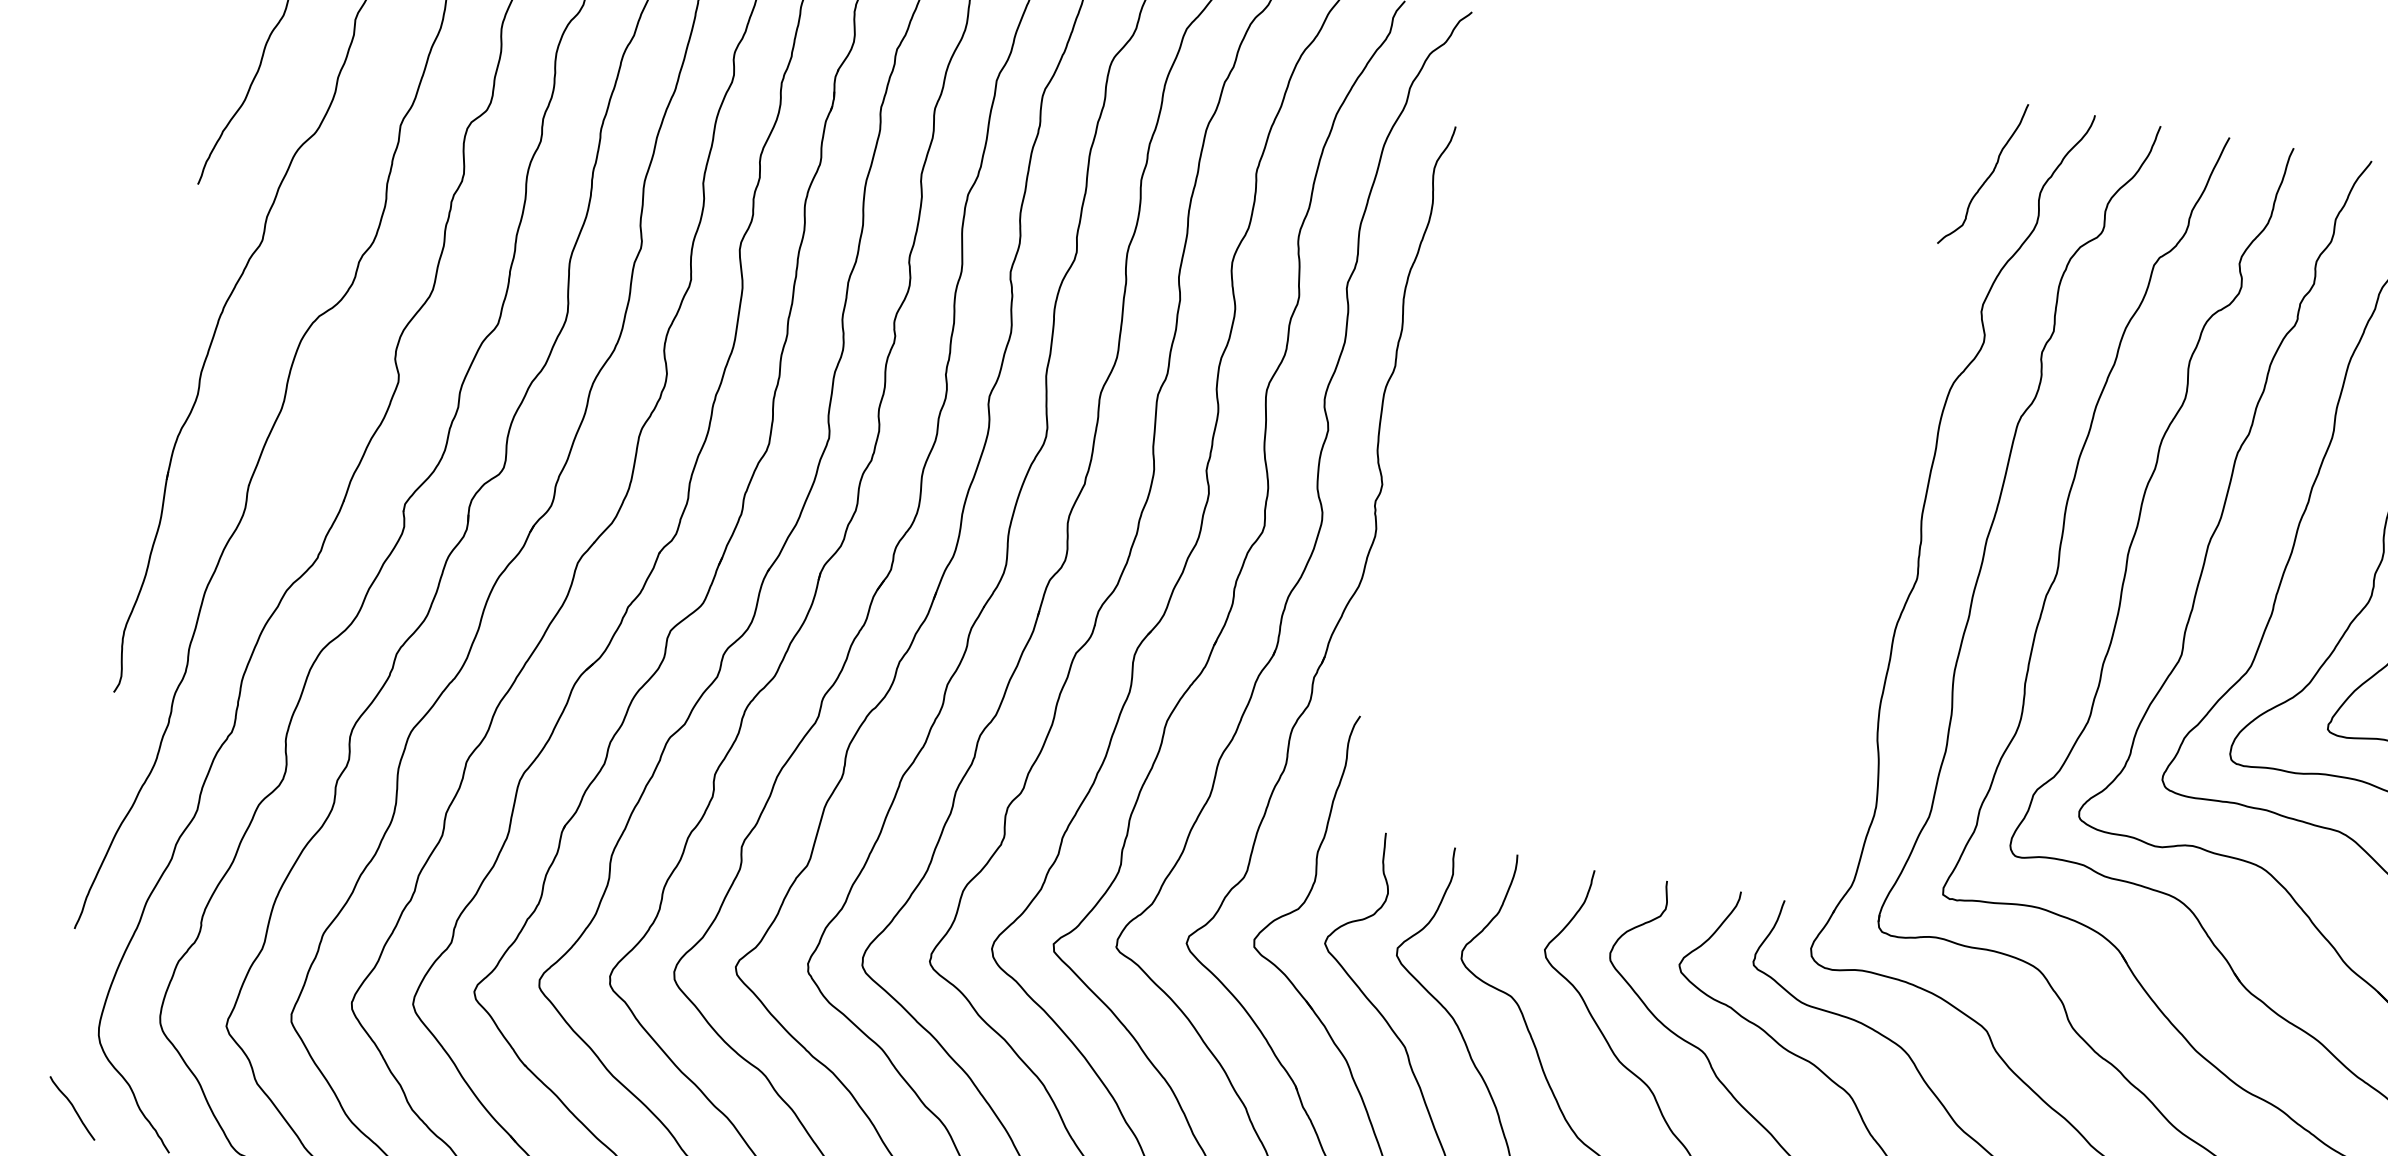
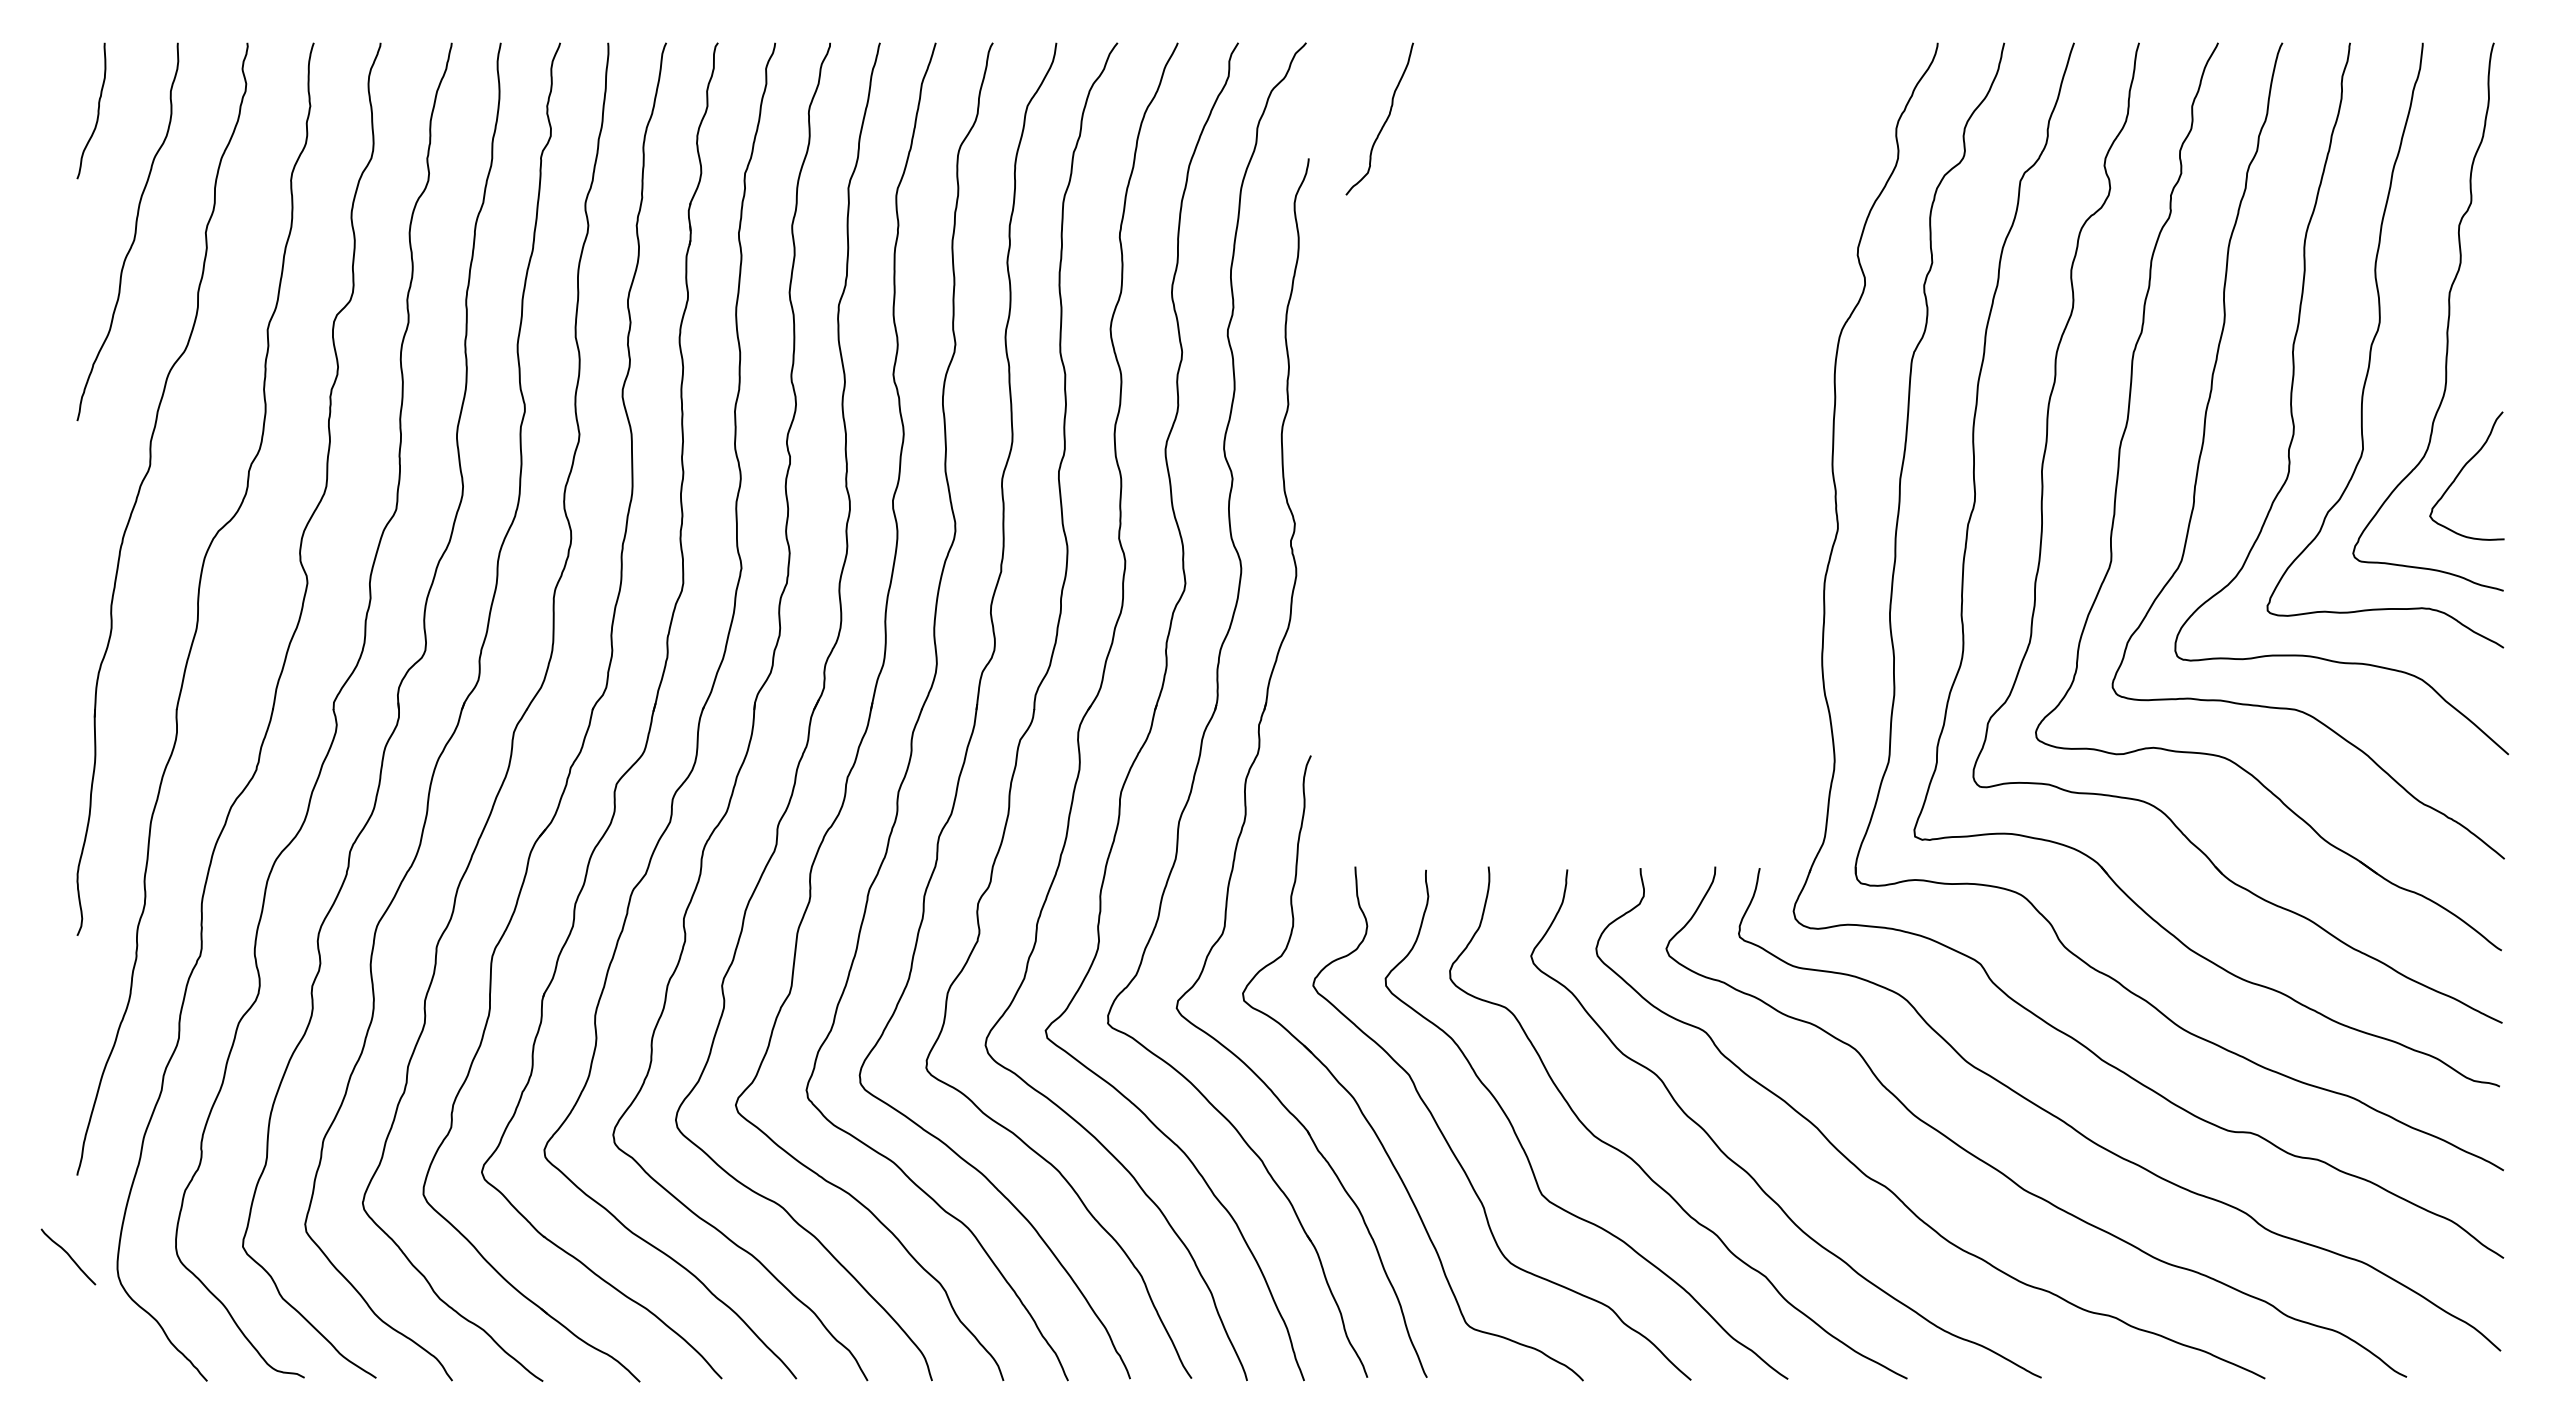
curve: (1987, 177) -> (1384, 121), moved
curve: (72, 1107) -> (68, 1256), moved

